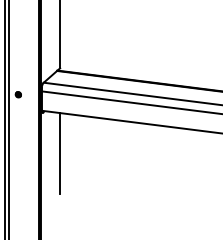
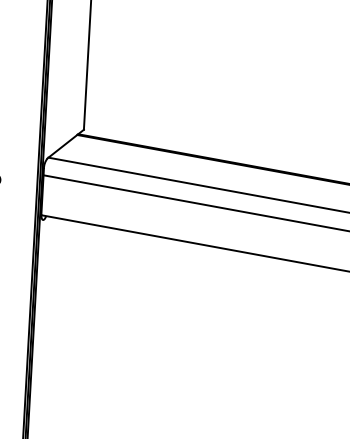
line: (60, 153) -> (74, 305), removed

